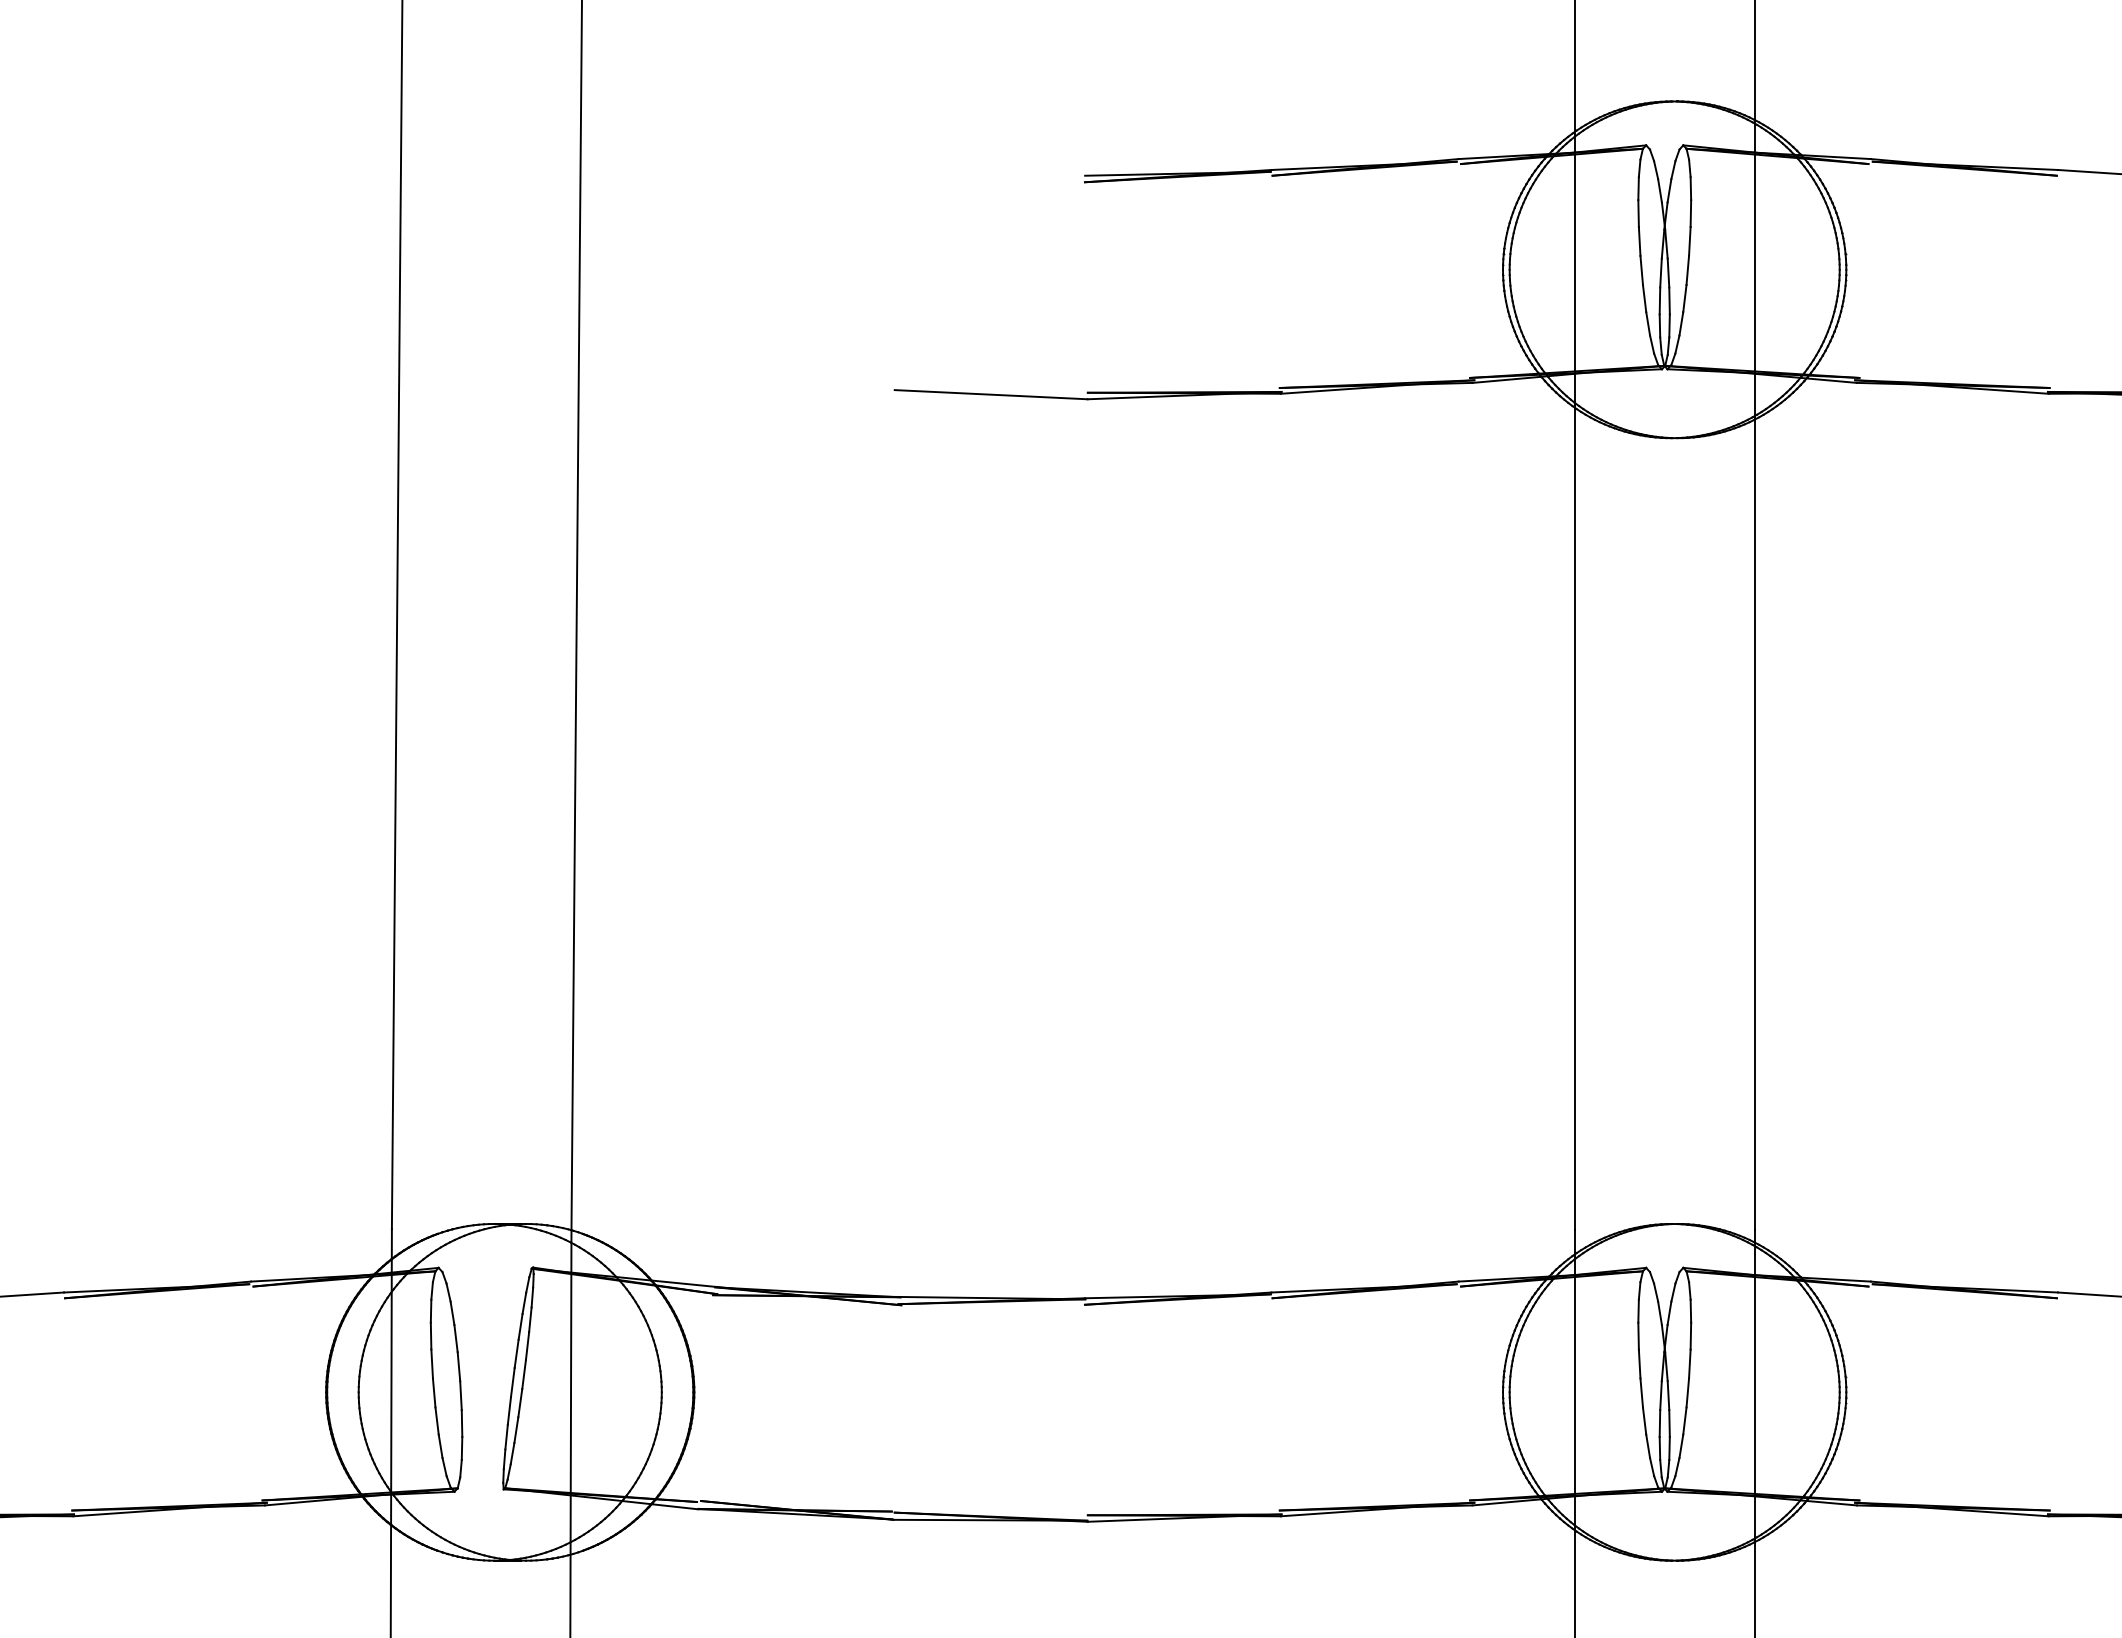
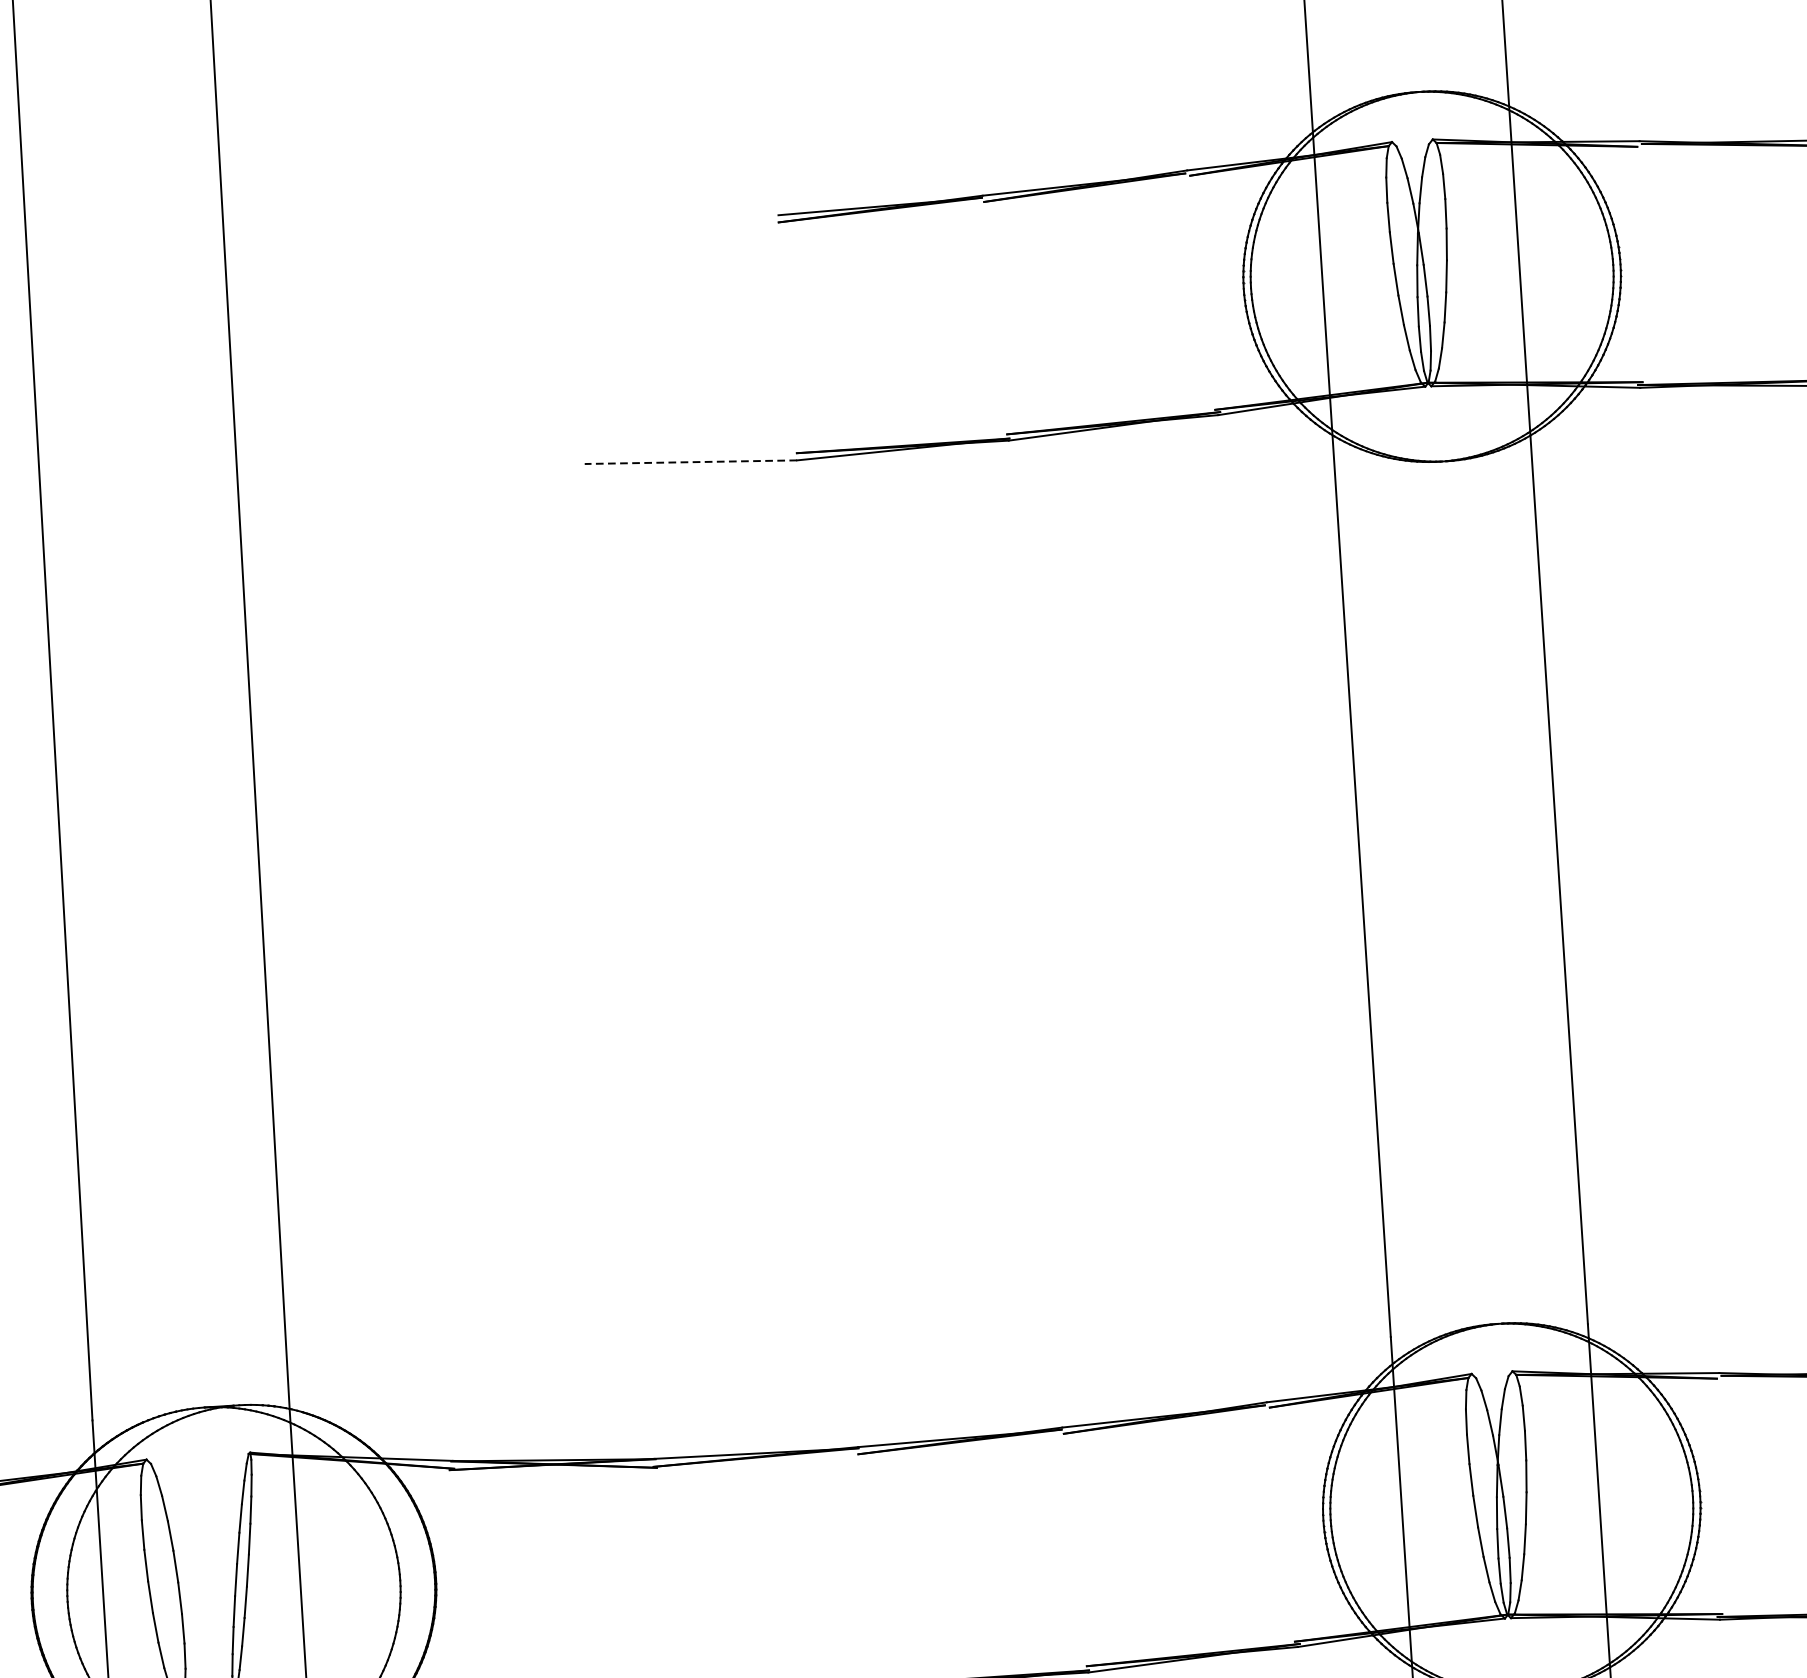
line: (991, 394) -> (691, 461), solid -> dashed

